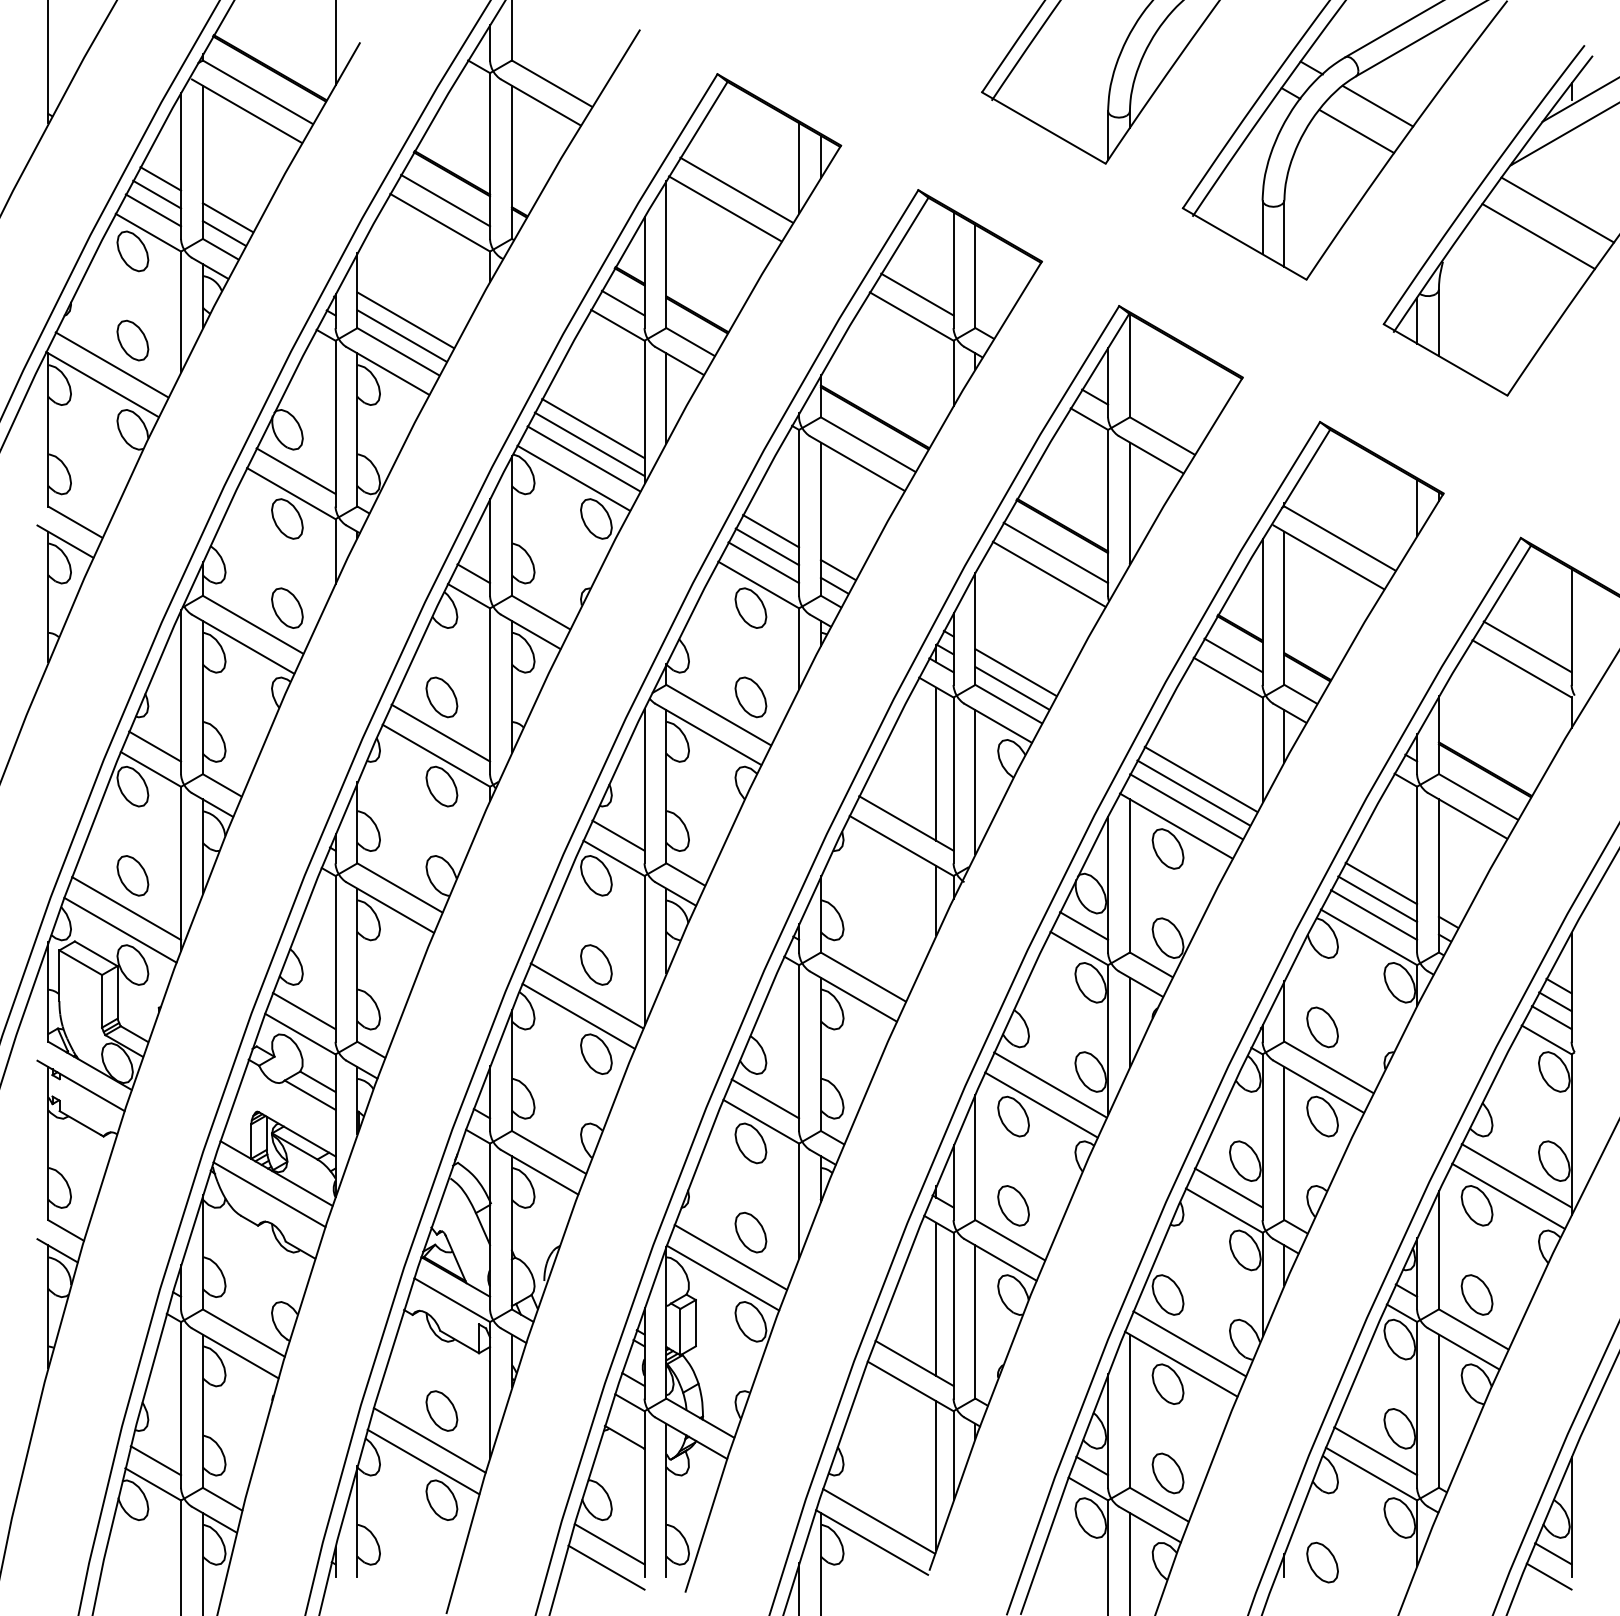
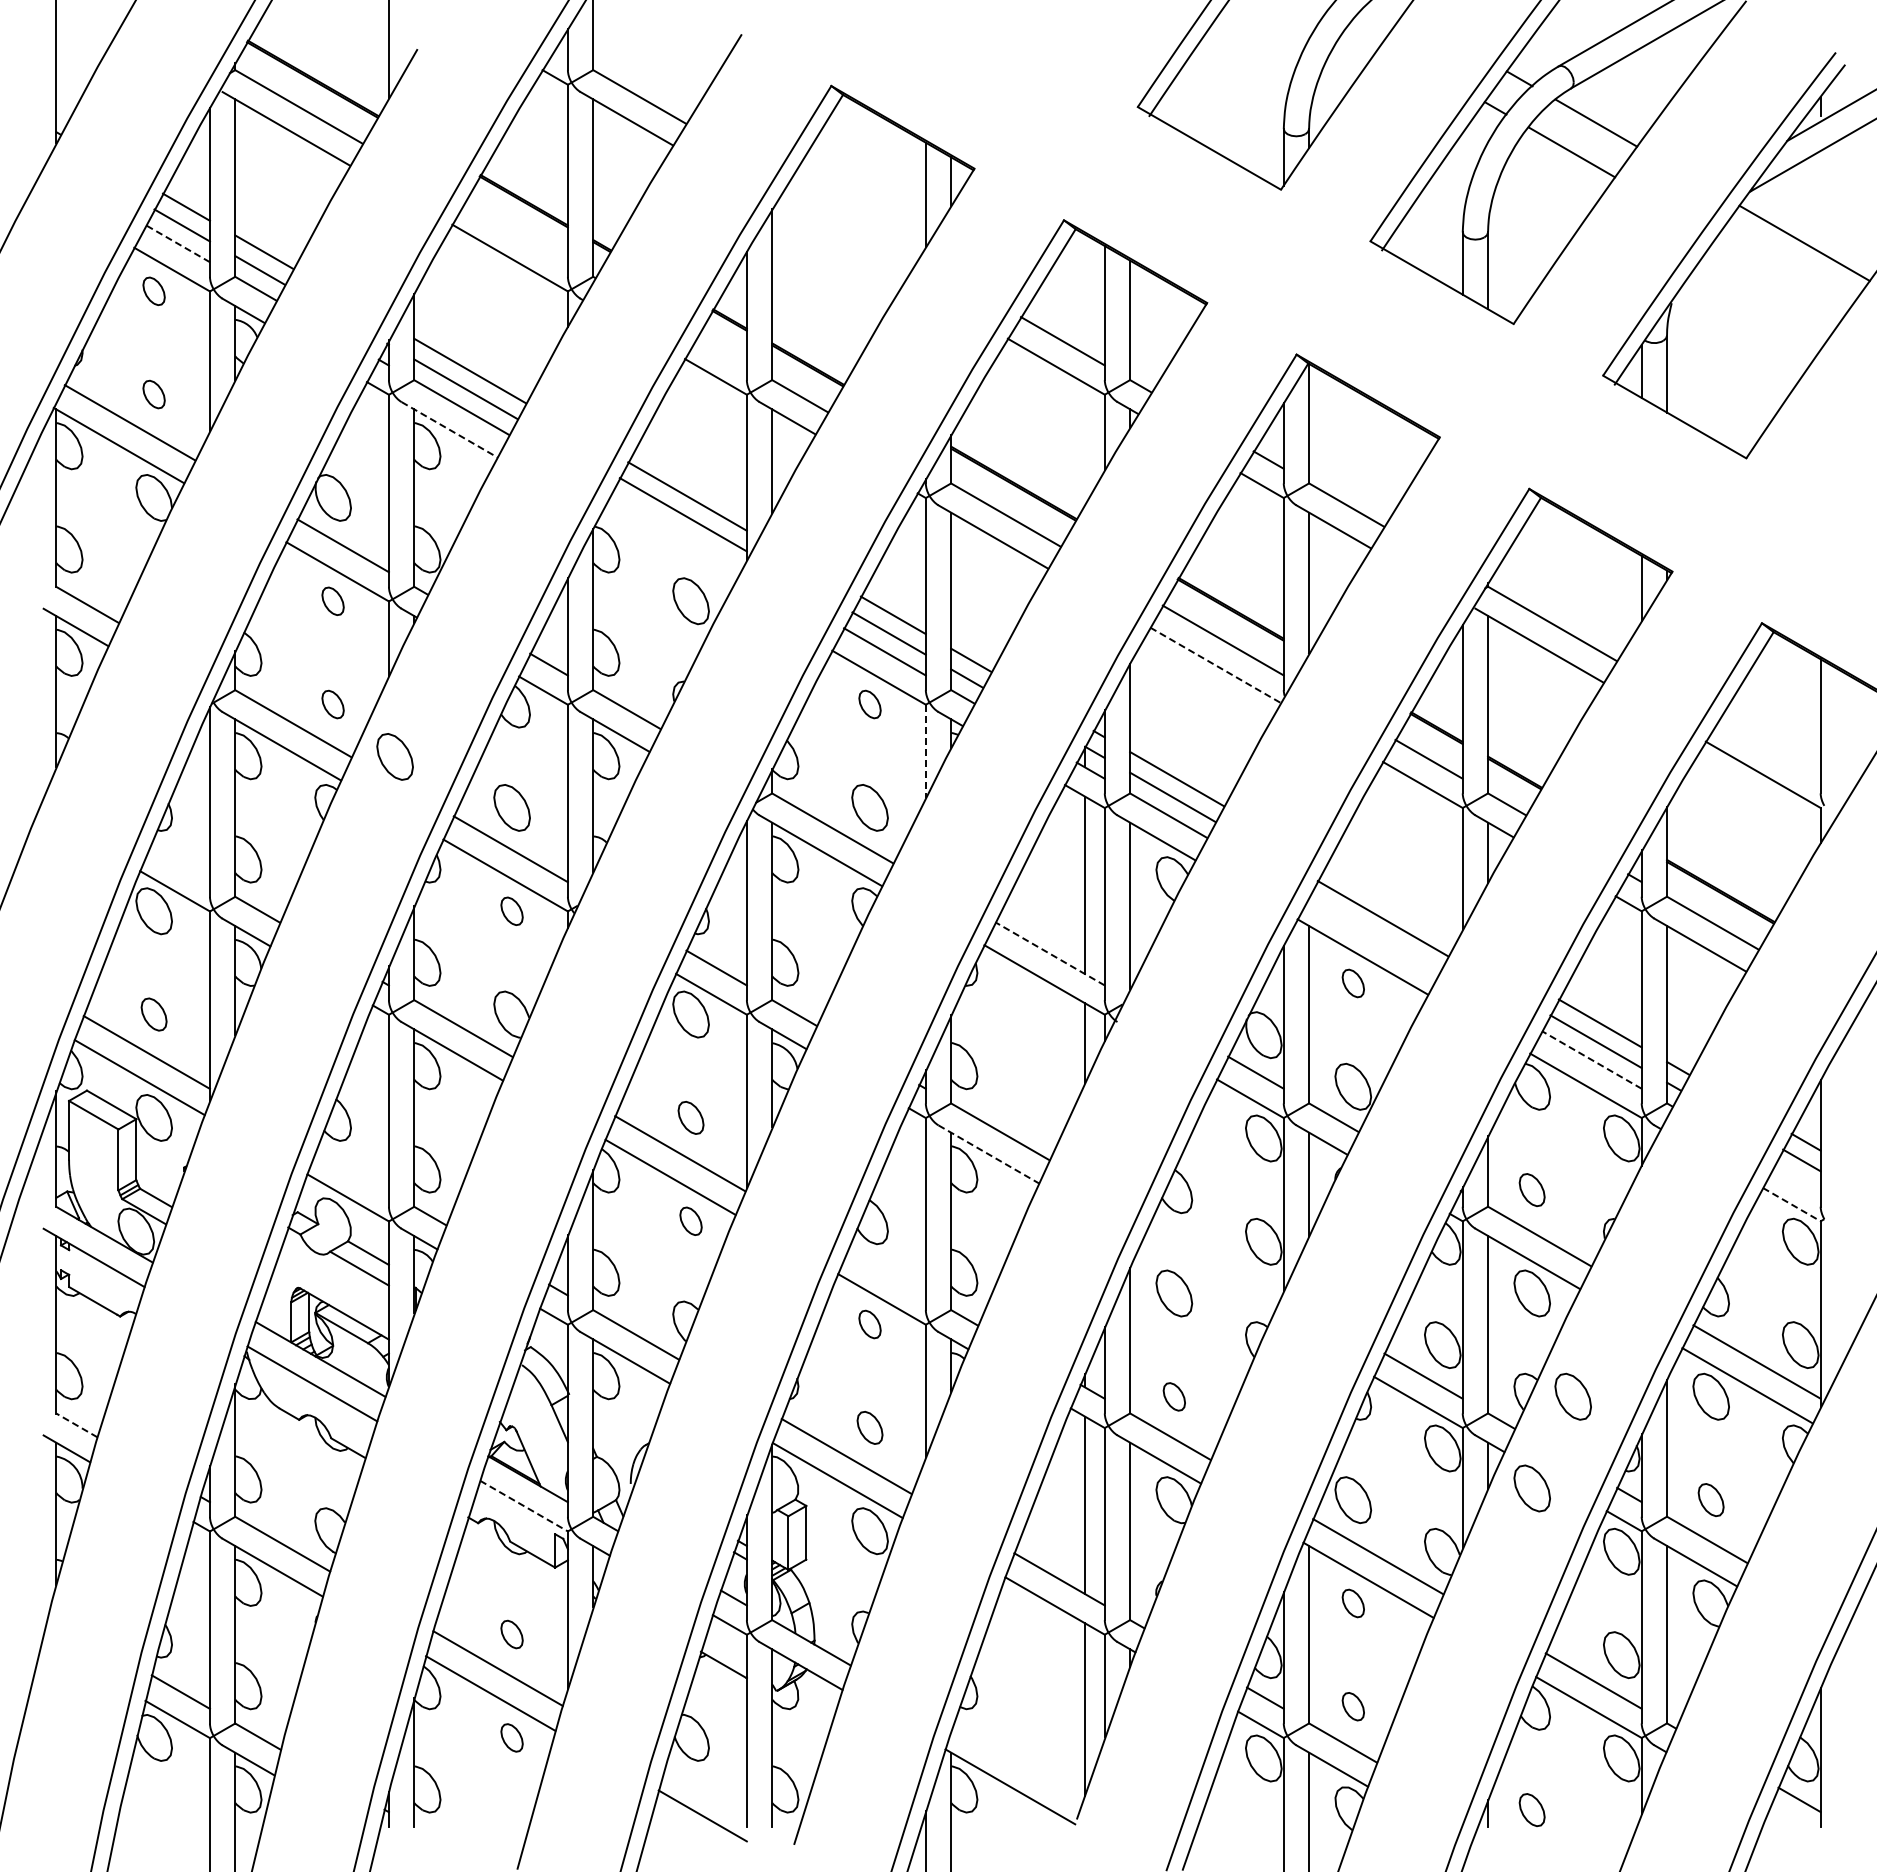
line: (736, 190) -> (853, 220), removed
line: (444, 200) -> (515, 232), removed
line: (725, 208) -> (840, 241), removed
line: (153, 210) -> (178, 243), solid -> dashed
line: (1538, 236) -> (1782, 273), removed
part: (132, 251) -> (153, 291), size x0.6
line: (622, 302) -> (721, 350), removed
part: (132, 340) -> (153, 394), size x0.6
line: (387, 371) -> (449, 430), solid -> dashed
line: (583, 458) -> (676, 531), removed
line: (573, 477) -> (664, 553), removed
part: (286, 519) -> (332, 601), size x0.6
line: (1049, 574) -> (1216, 665), solid -> dashed
part: (286, 608) -> (332, 704), size x0.6
part: (750, 608) -> (869, 704), size x0.6
line: (1527, 646) -> (1769, 749), removed
line: (798, 648) -> (925, 751), solid -> dashed
part: (340, 653) -> (394, 756), added
line: (154, 746) -> (179, 864), removed
line: (1201, 779) -> (1391, 902), removed
part: (441, 786) -> (511, 911), size x0.6
line: (1186, 806) -> (1374, 934), removed
line: (905, 823) -> (1049, 953), solid -> dashed
part: (1168, 849) -> (1353, 983), size x0.6
part: (132, 875) -> (153, 1014), size x0.7
line: (1373, 914) -> (1591, 1059), solid -> dashed
part: (595, 964) -> (690, 1117), size x0.7
line: (854, 996) -> (989, 1154), solid -> dashed
line: (304, 1011) -> (352, 1171), removed
line: (1551, 1017) -> (1797, 1178), removed
part: (1321, 1026) -> (1531, 1189), size x0.7
line: (1547, 1039) -> (1792, 1204), solid -> dashed
part: (595, 1054) -> (690, 1221), size x0.6
line: (1049, 1084) -> (1216, 1256), removed
line: (765, 1098) -> (886, 1272), removed
line: (1041, 1104) -> (1206, 1279), removed
part: (750, 1143) -> (869, 1324), size x0.6
part: (1013, 1205) -> (1174, 1396), size x0.6
part: (1357, 1205) -> (1572, 1396), added
line: (65, 1230) -> (76, 1425), solid -> dashed
part: (750, 1232) -> (869, 1427), size x0.7
part: (1321, 1284) -> (1531, 1488), added
part: (1476, 1294) -> (1710, 1499), size x0.7
line: (452, 1300) -> (524, 1506), solid -> dashed
part: (1168, 1384) -> (1353, 1603), size x0.6
part: (441, 1411) -> (511, 1634), size x0.6
part: (1168, 1473) -> (1353, 1706), size x0.6
part: (441, 1499) -> (511, 1737), size x0.6
line: (879, 1520) -> (1018, 1761), removed
line: (609, 1543) -> (706, 1788), removed
part: (1321, 1562) -> (1531, 1809), size x0.7
line: (1548, 1576) -> (1794, 1826), removed

